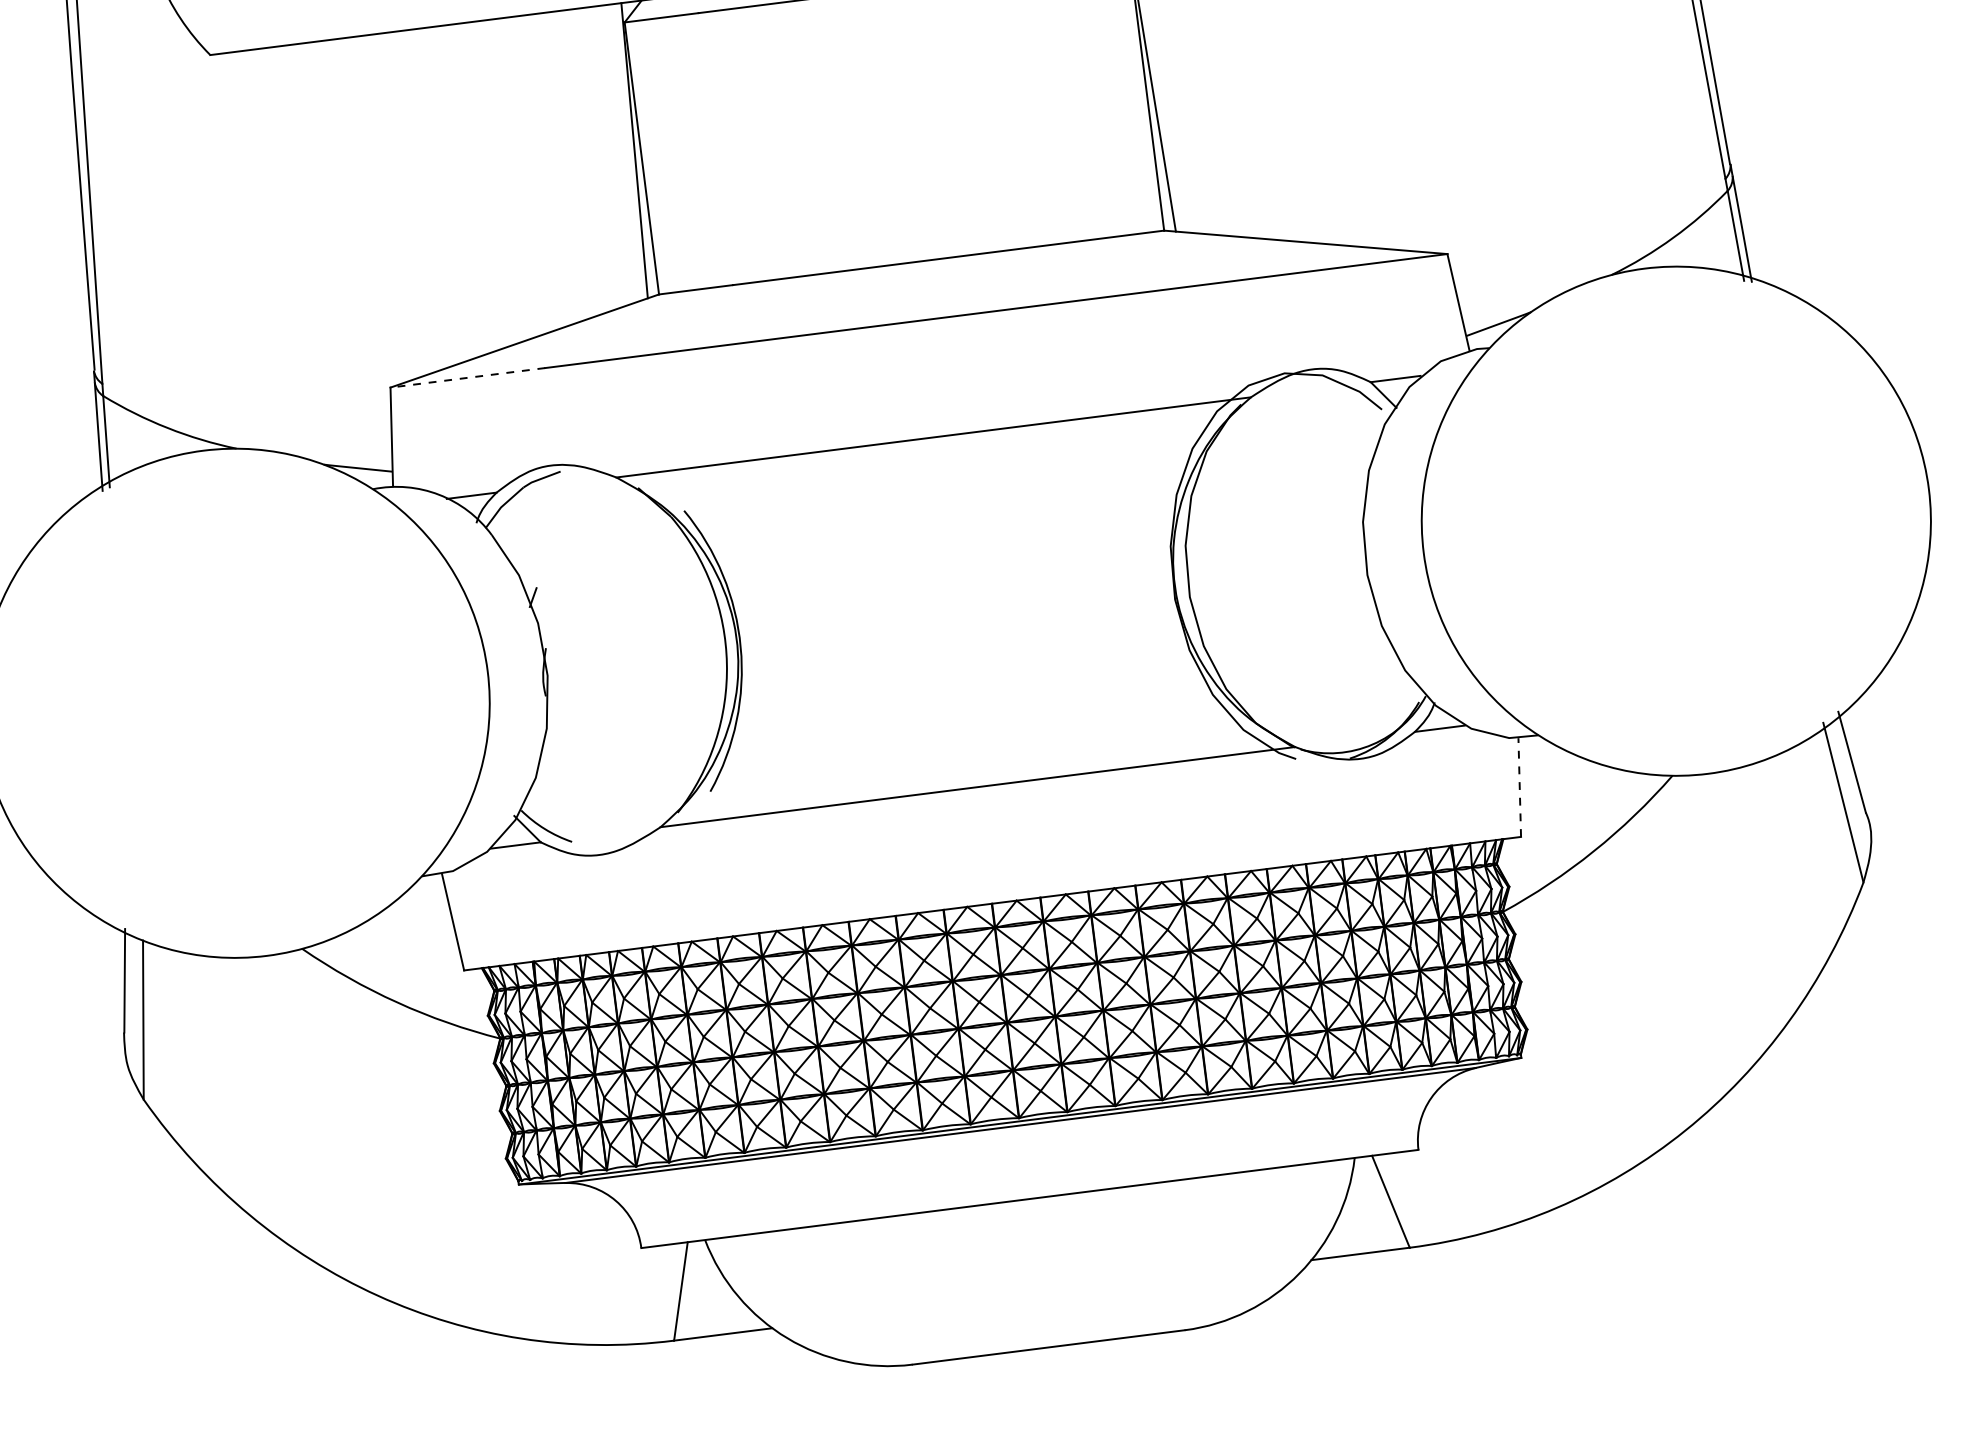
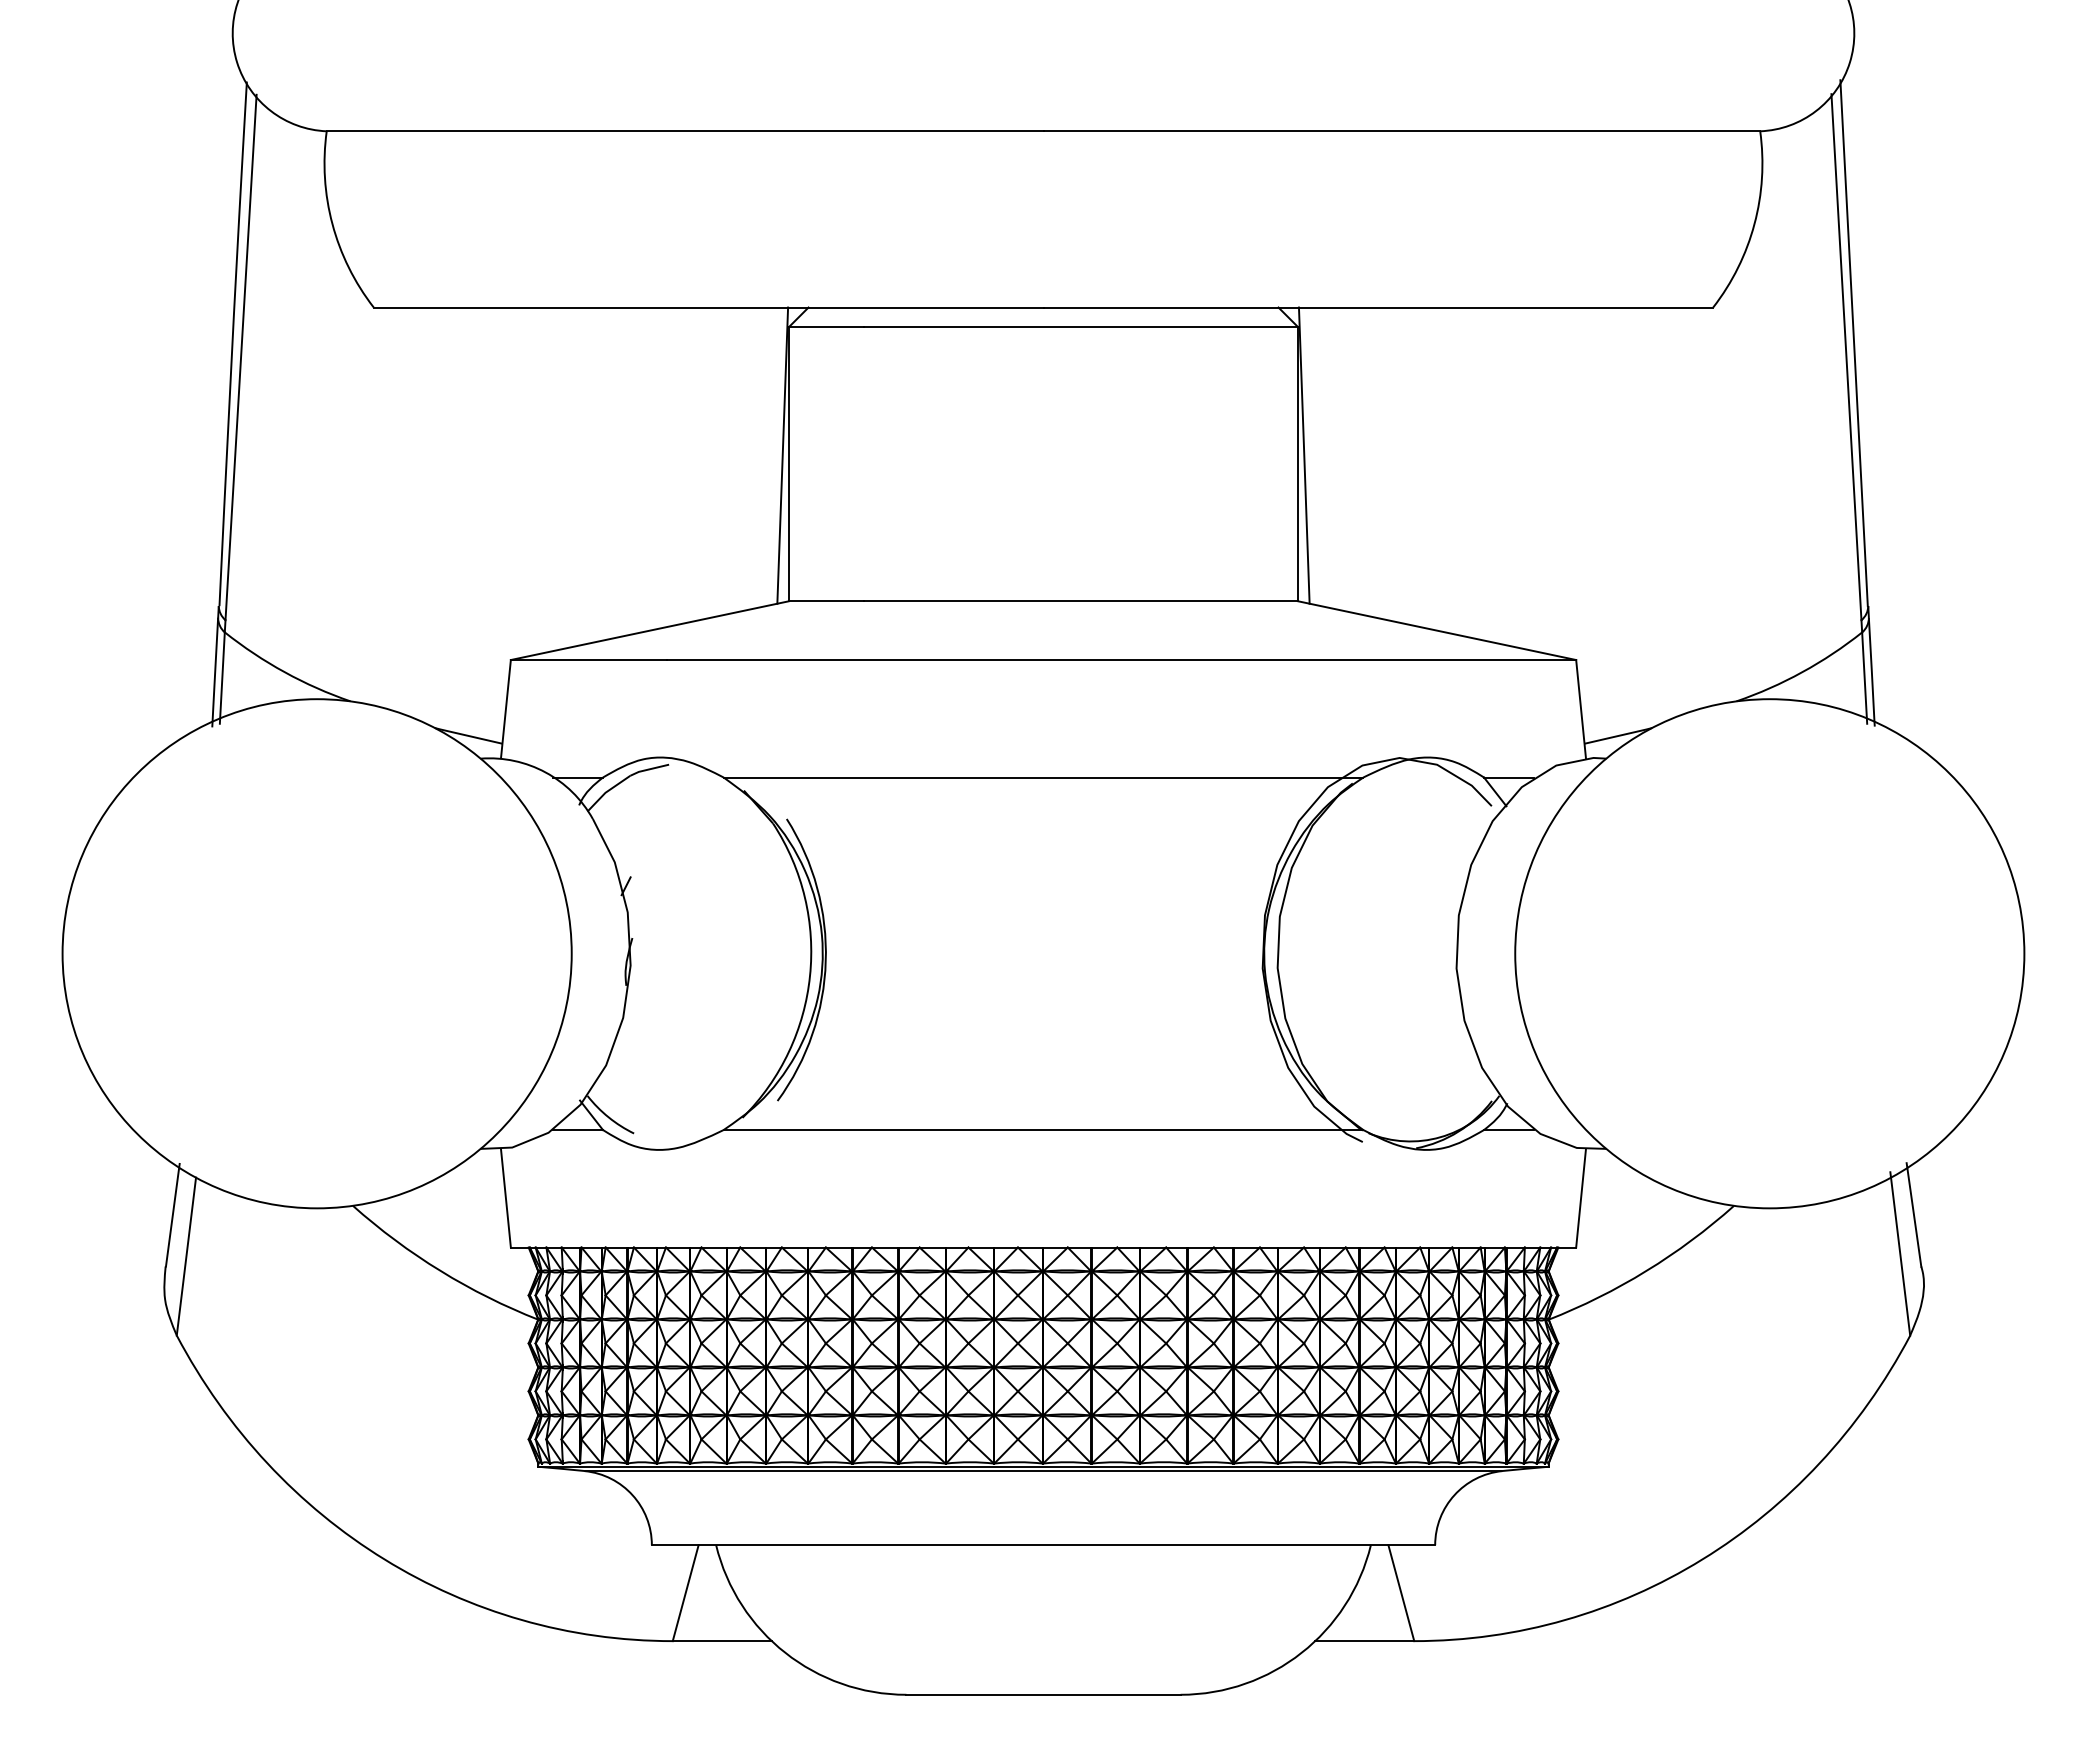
line: (467, 378) -> (588, 660), dashed -> solid
line: (1520, 786) -> (1581, 1197), dashed -> solid

